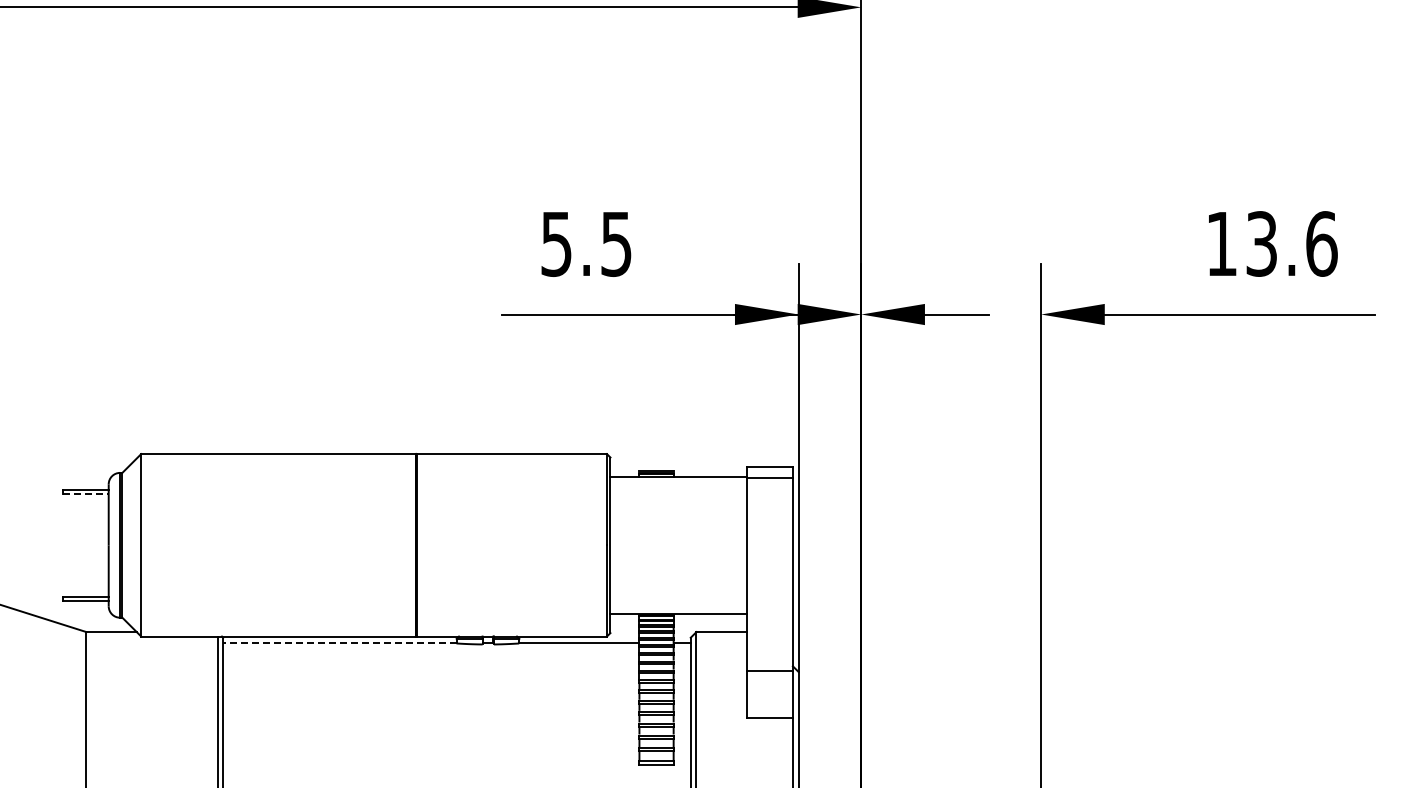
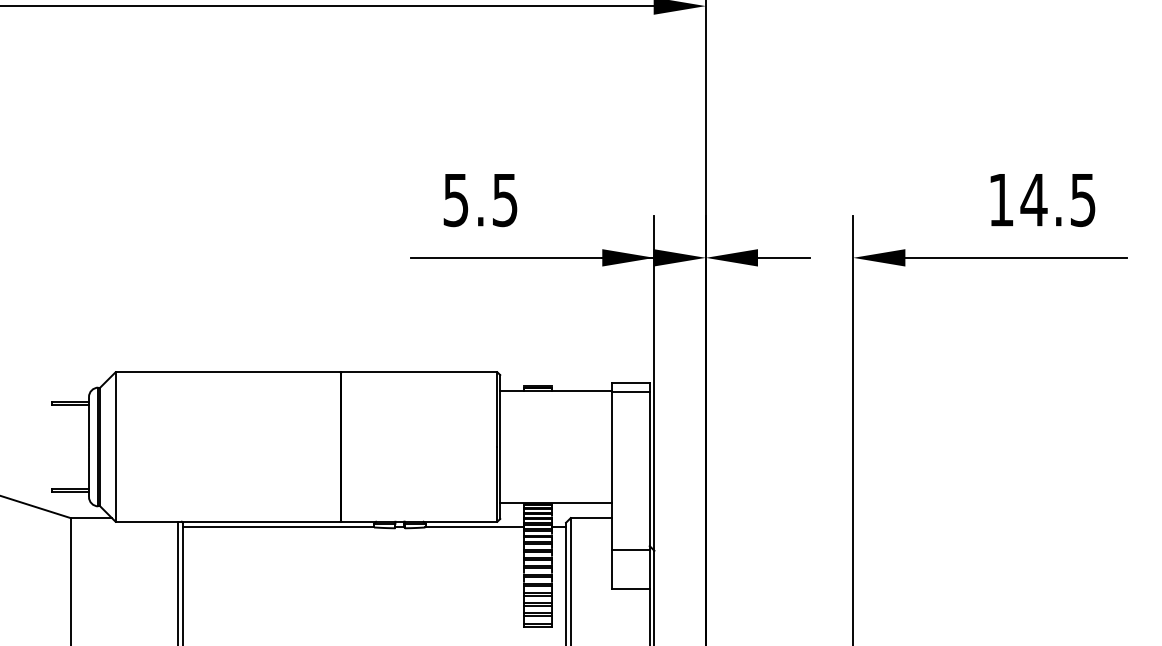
text: (1291, 243) -> (1058, 199), 13.6 -> 14.5
line: (85, 494) -> (69, 405), dashed -> solid
line: (340, 643) -> (278, 527), dashed -> solid

